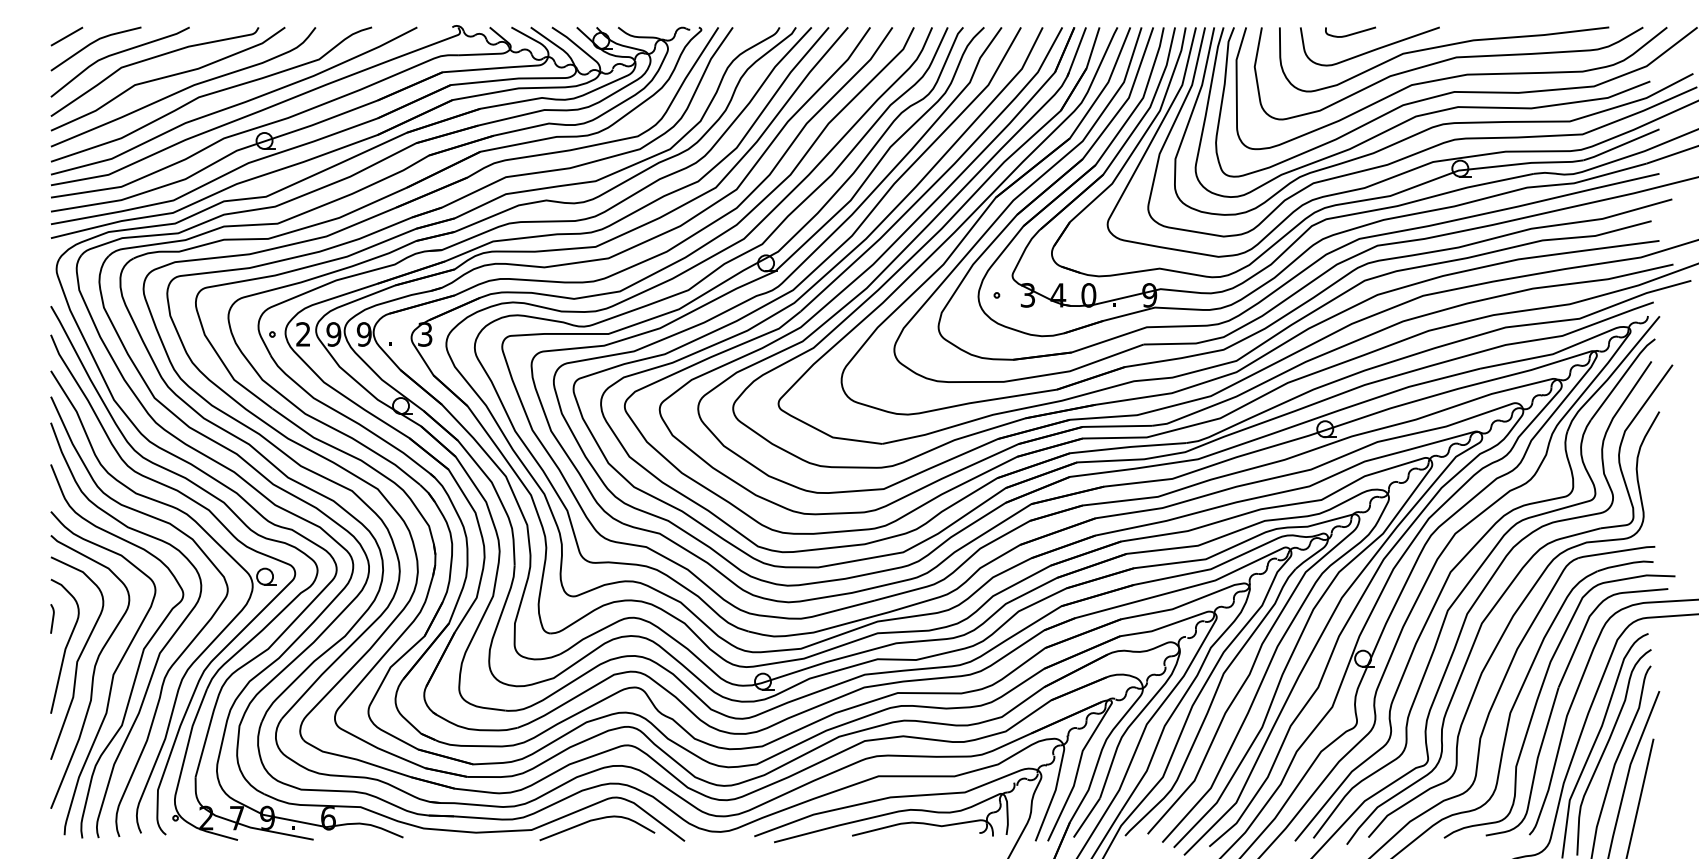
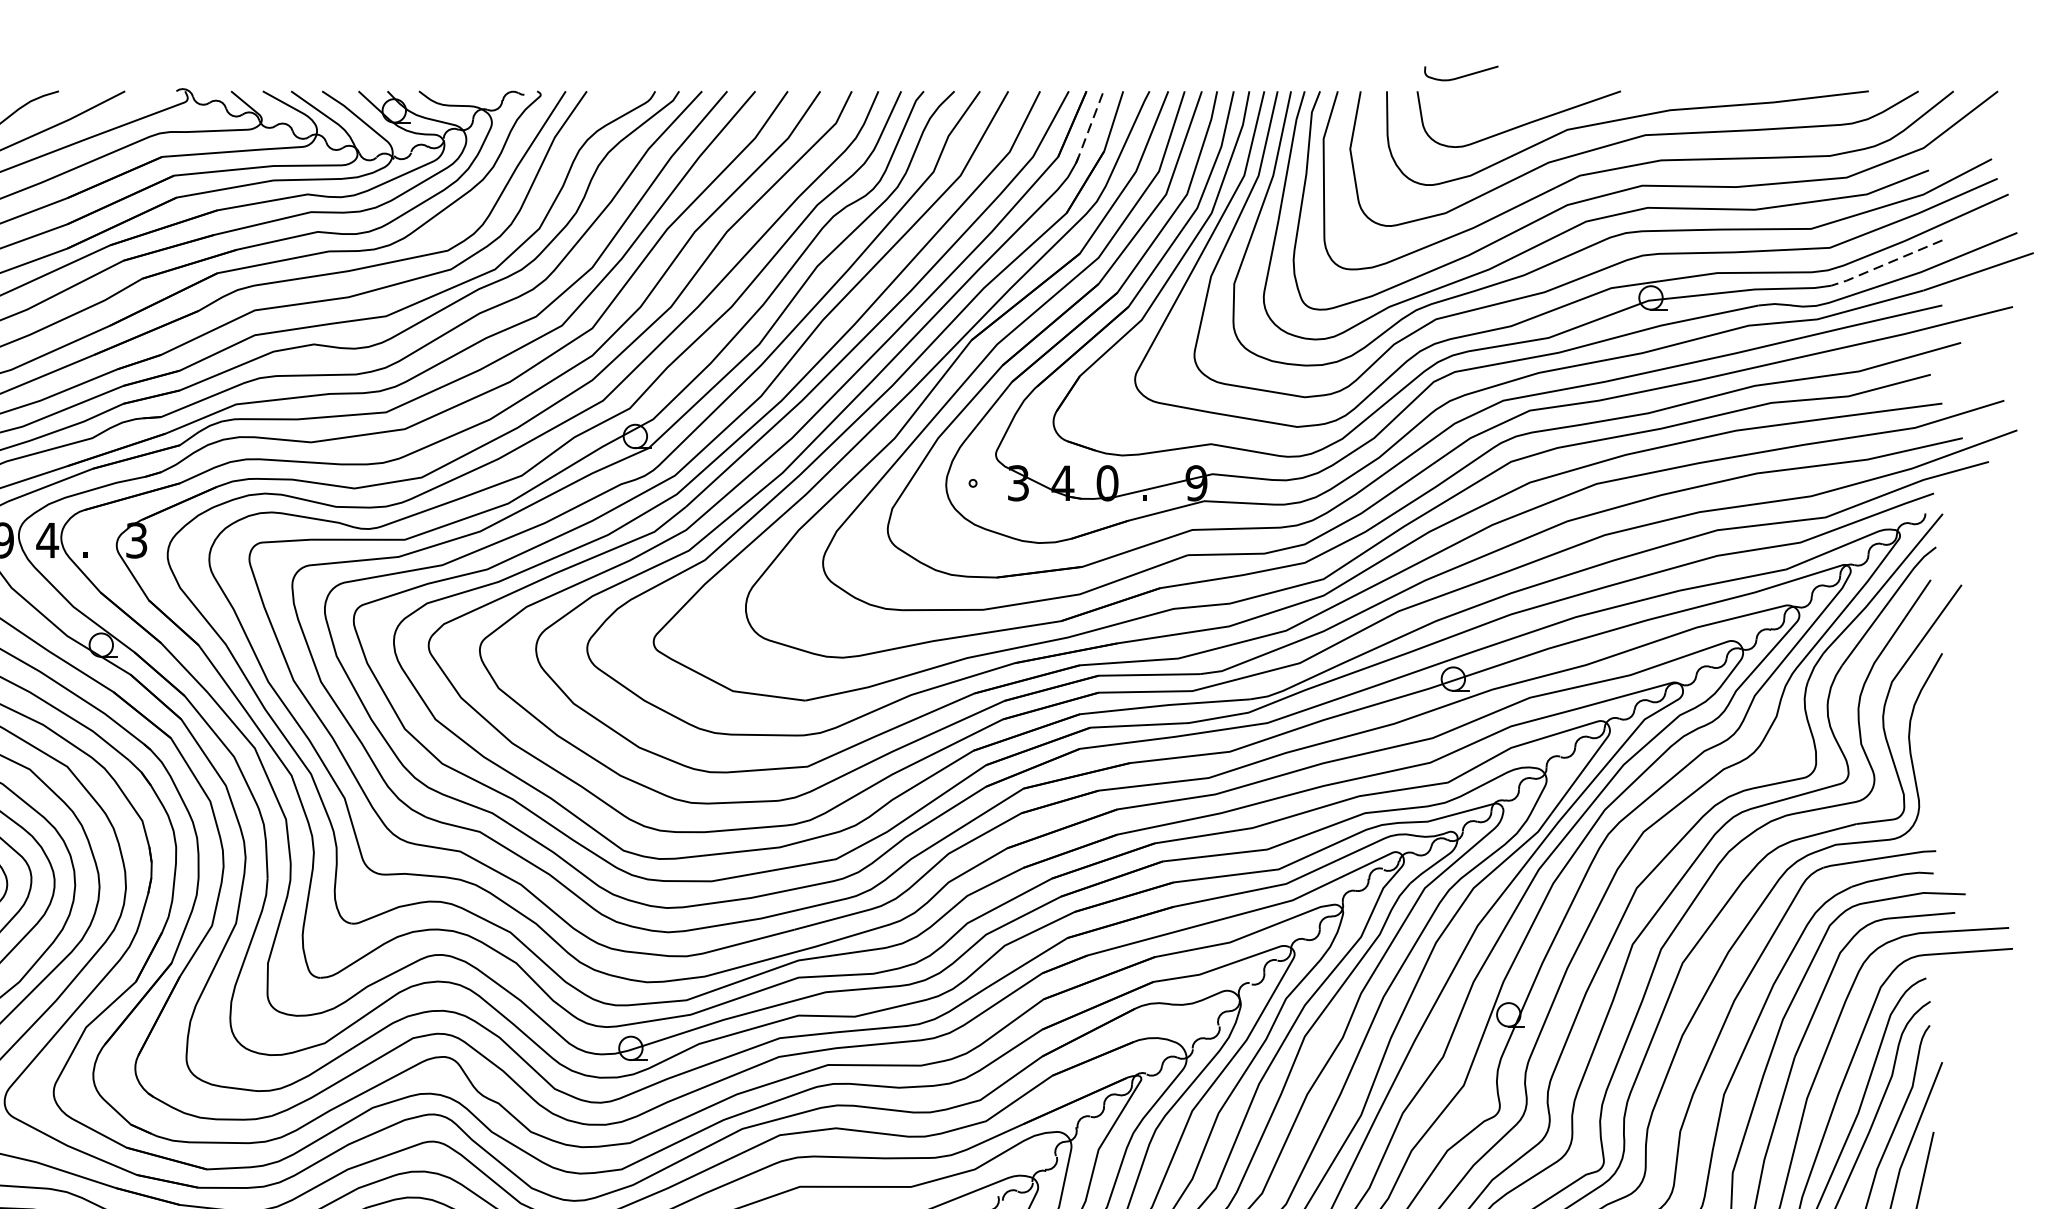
curve: (1350, 33) -> (1461, 75), moved
line: (1076, 52) -> (1089, 127), solid -> dashed
line: (1620, 145) -> (1885, 264), solid -> dashed
text: (364, 334) -> (47, 540), 9 -> 4

